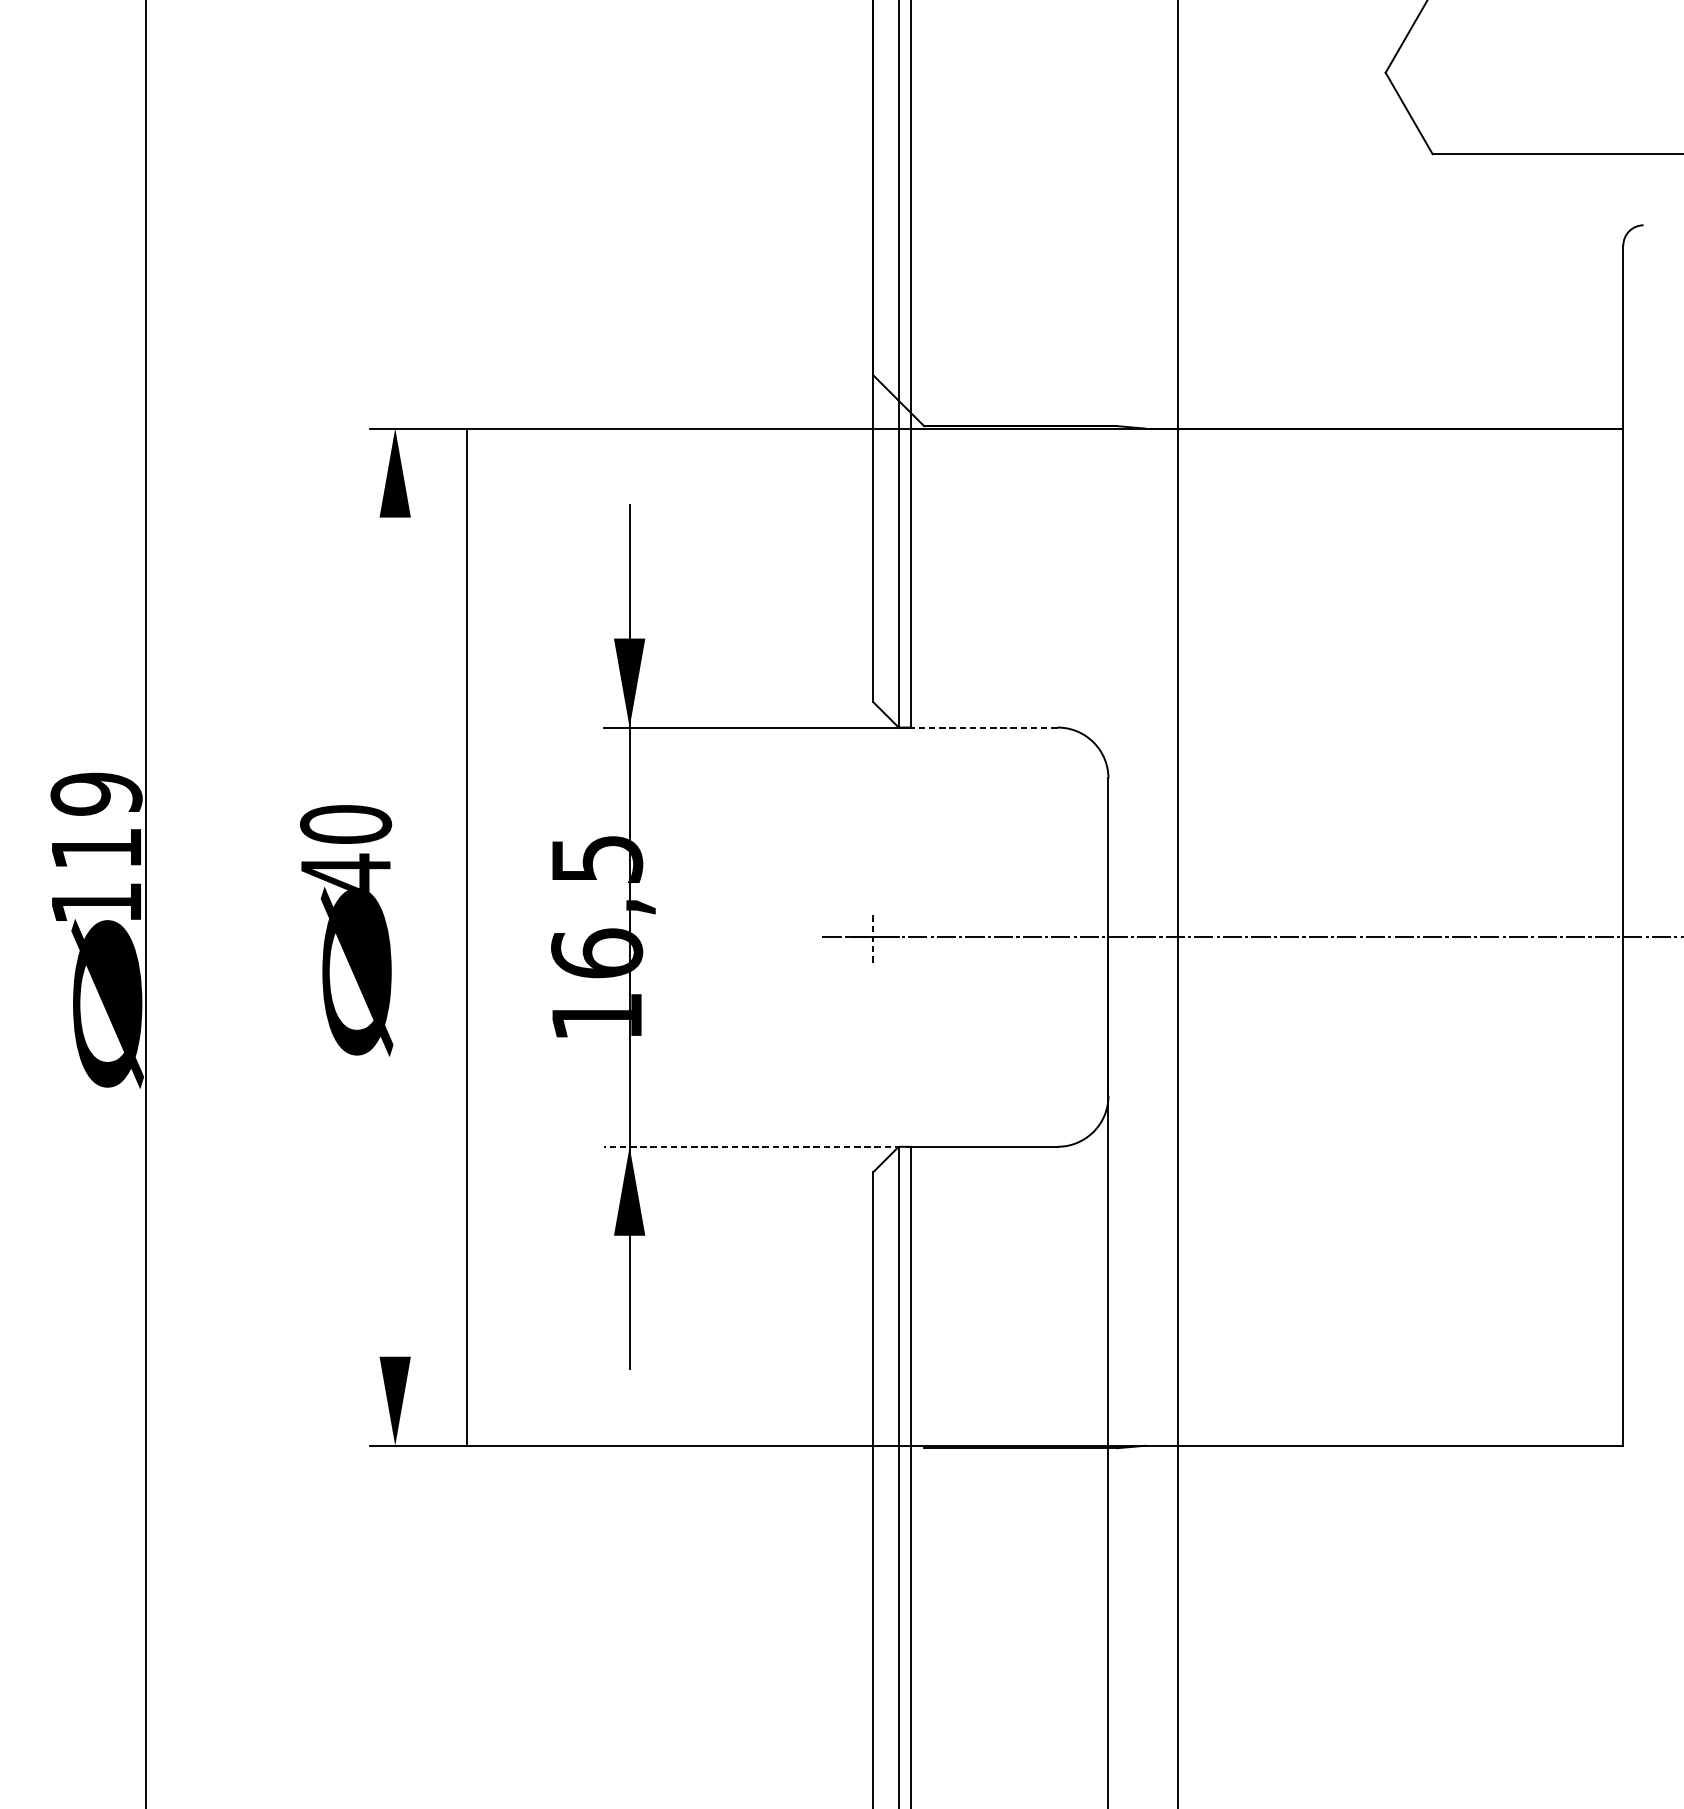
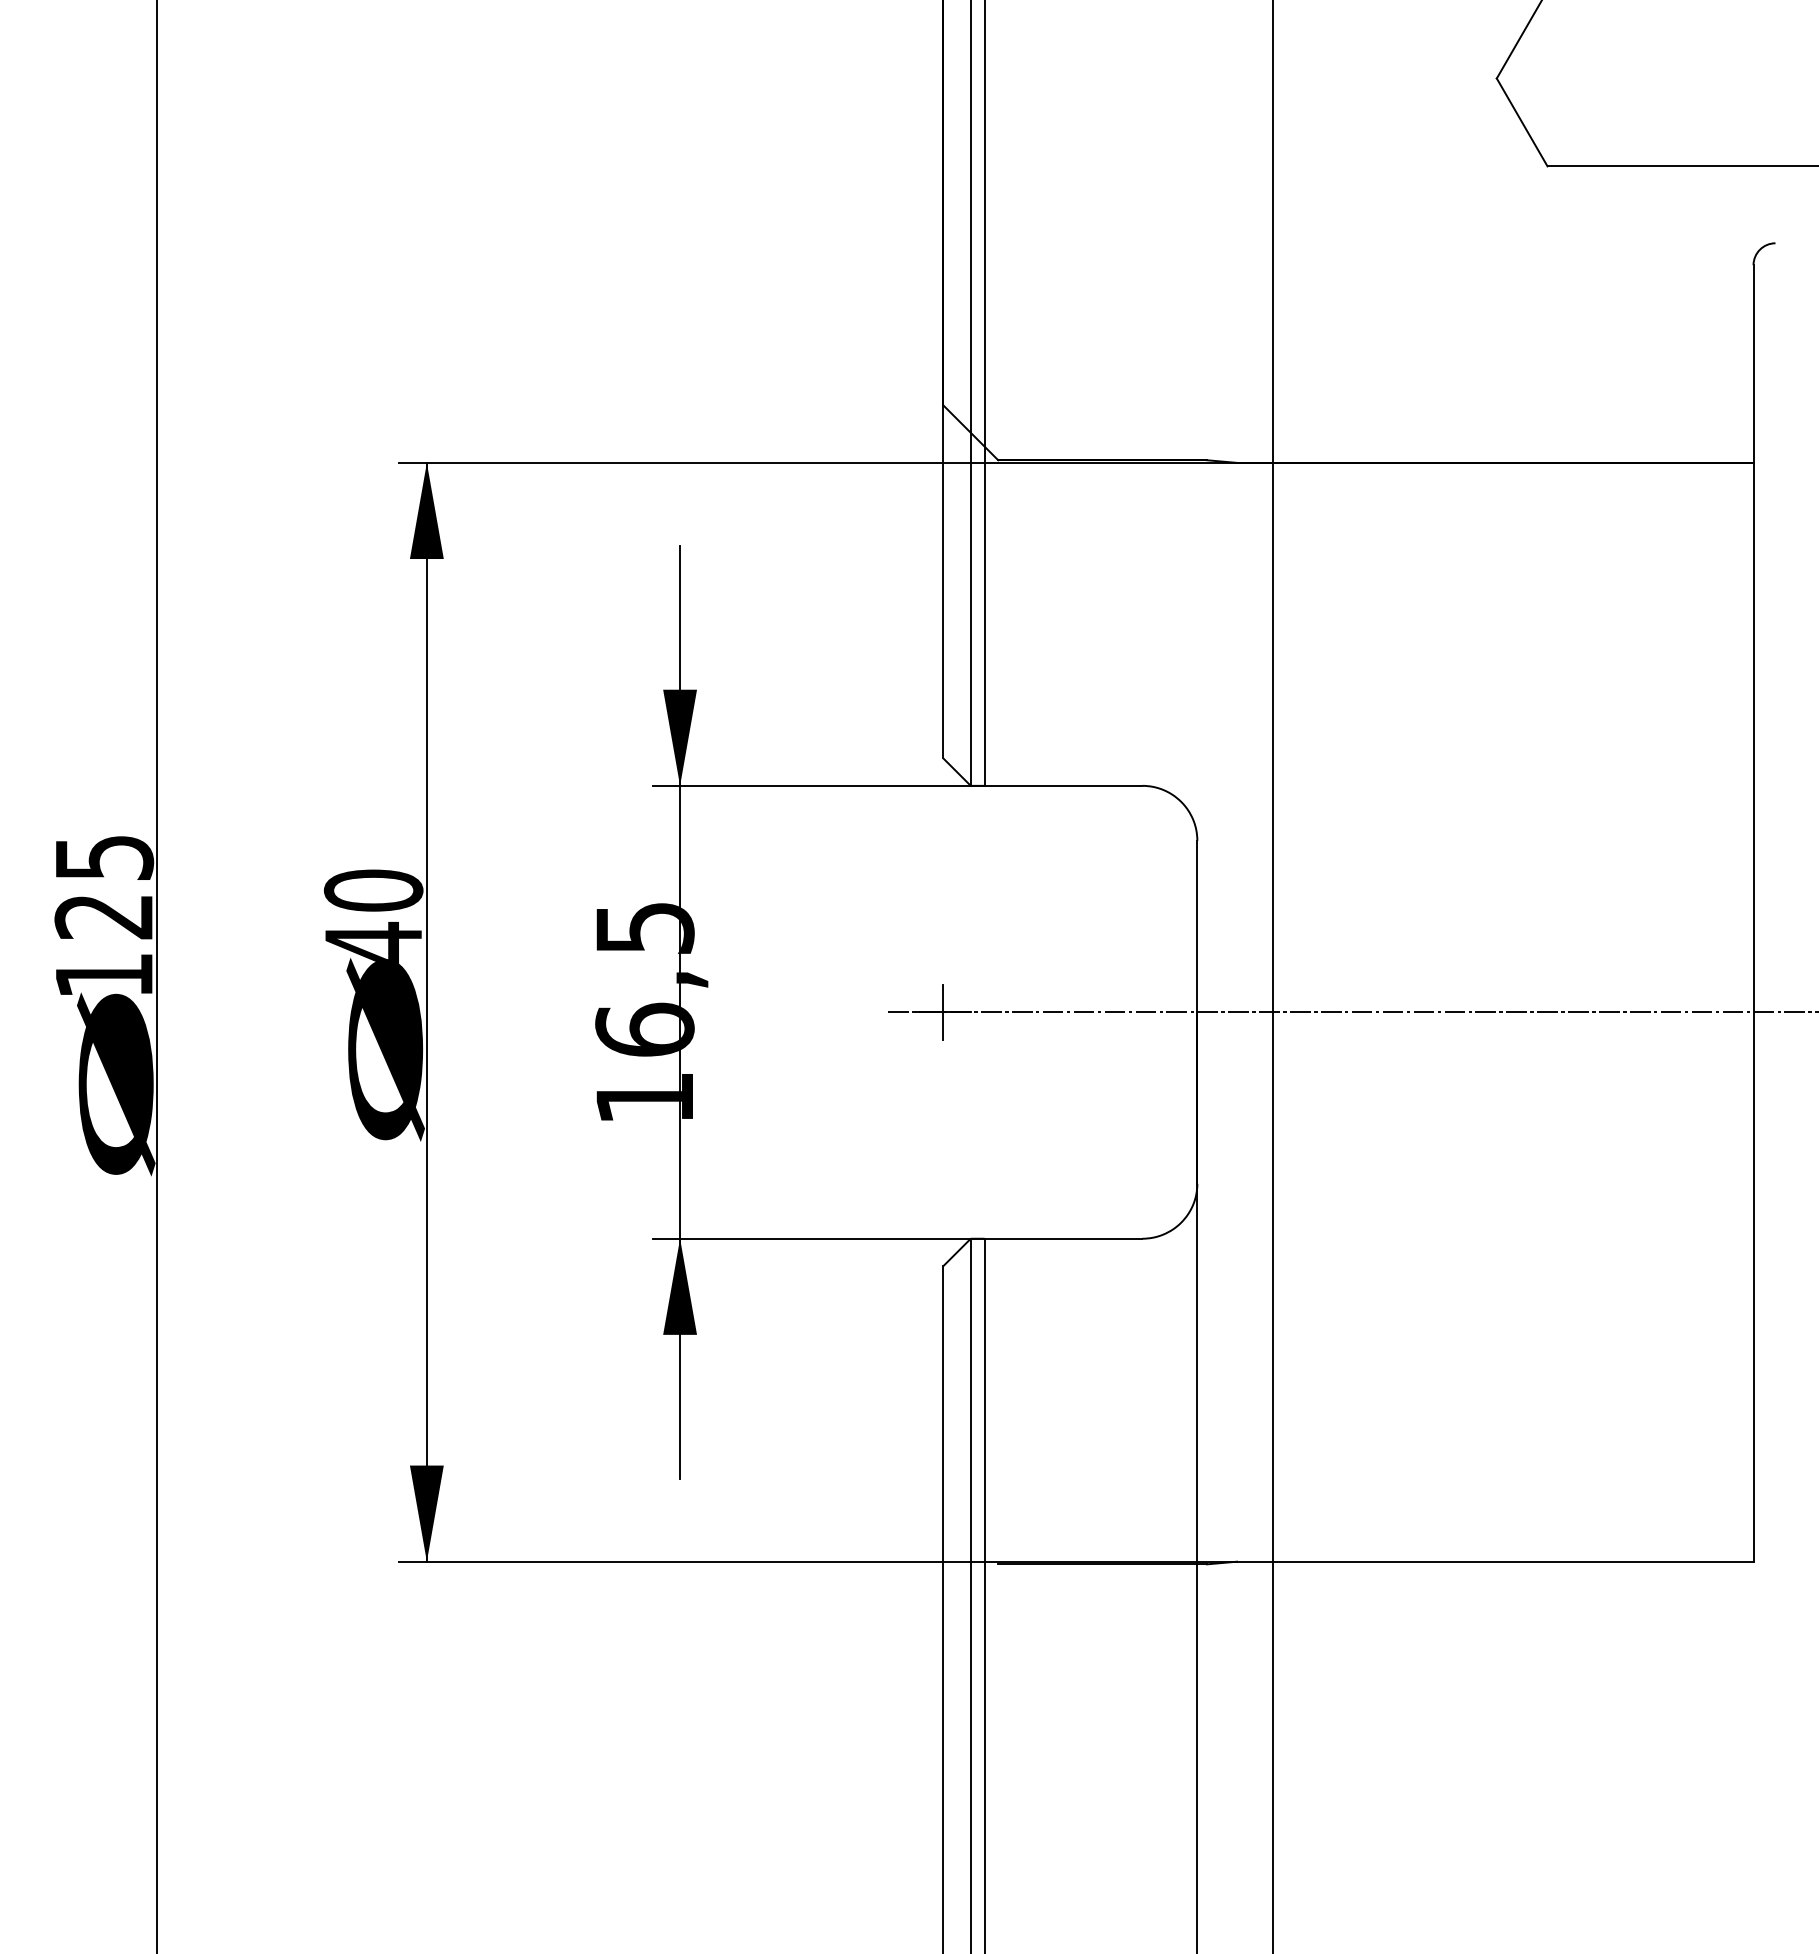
line: (984, 727) -> (1063, 785), dashed -> solid
text: (95, 820) -> (103, 886), 119 -> 125
line: (466, 936) -> (426, 1011), moved
line: (873, 936) -> (943, 1011), dashed -> solid
line: (757, 1146) -> (818, 1238), dashed -> solid

